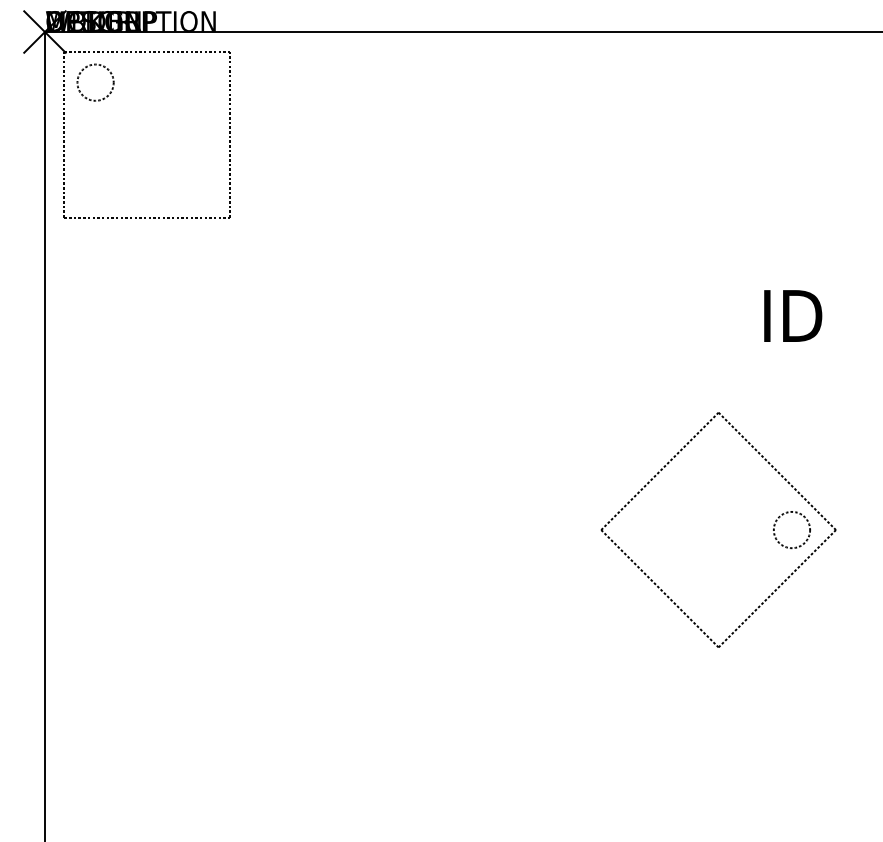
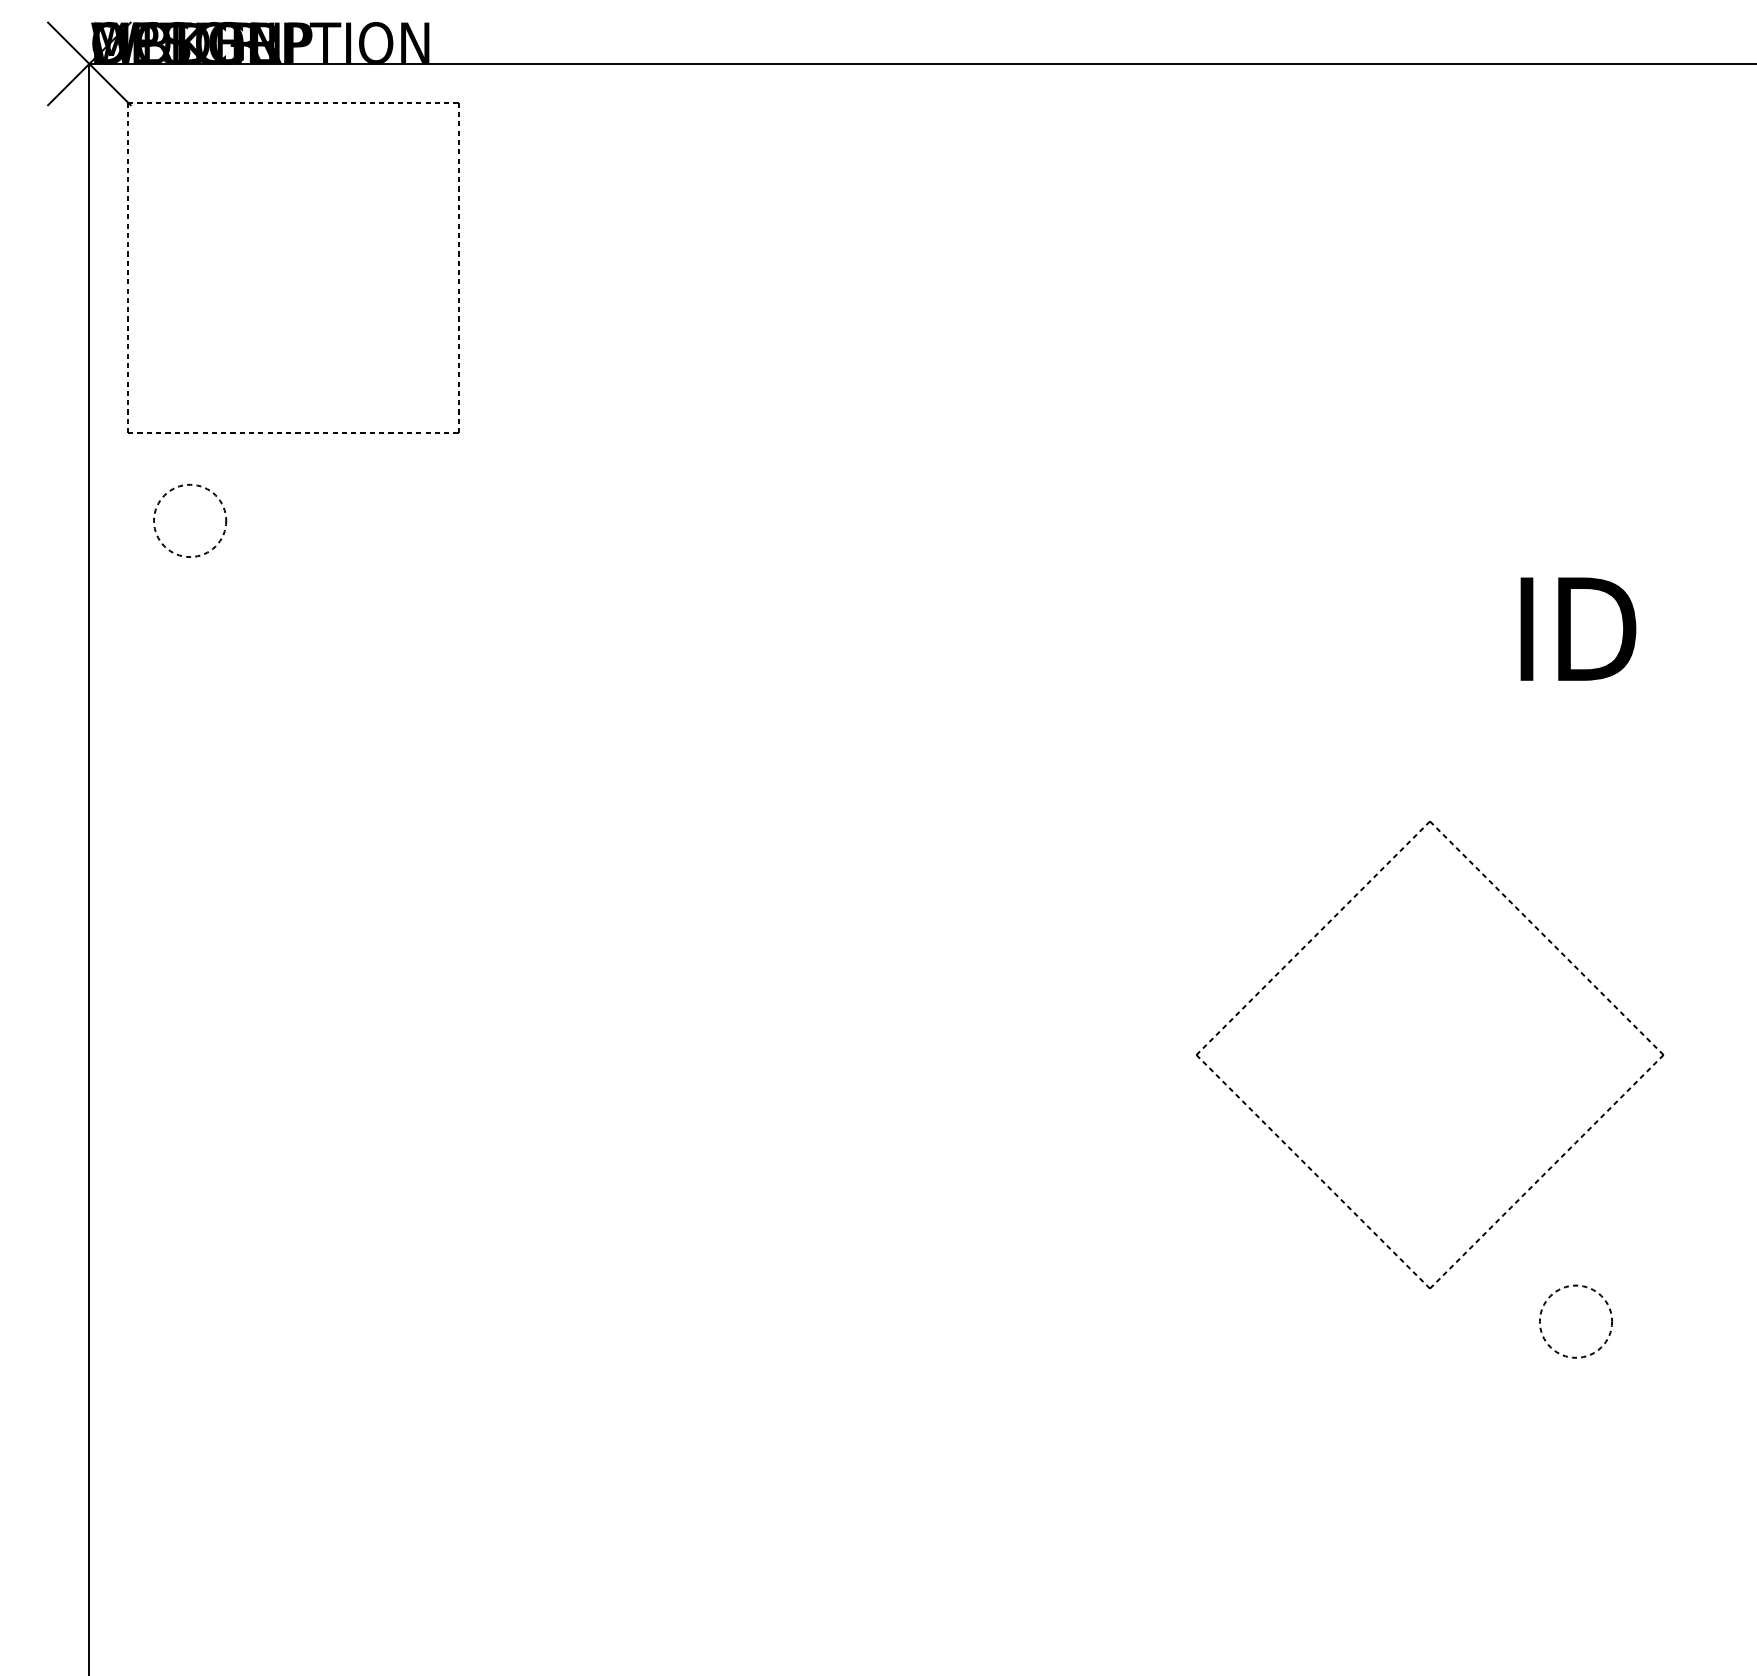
circle: (95, 82) -> (189, 520), moved
circle: (791, 530) -> (1575, 1322), moved

